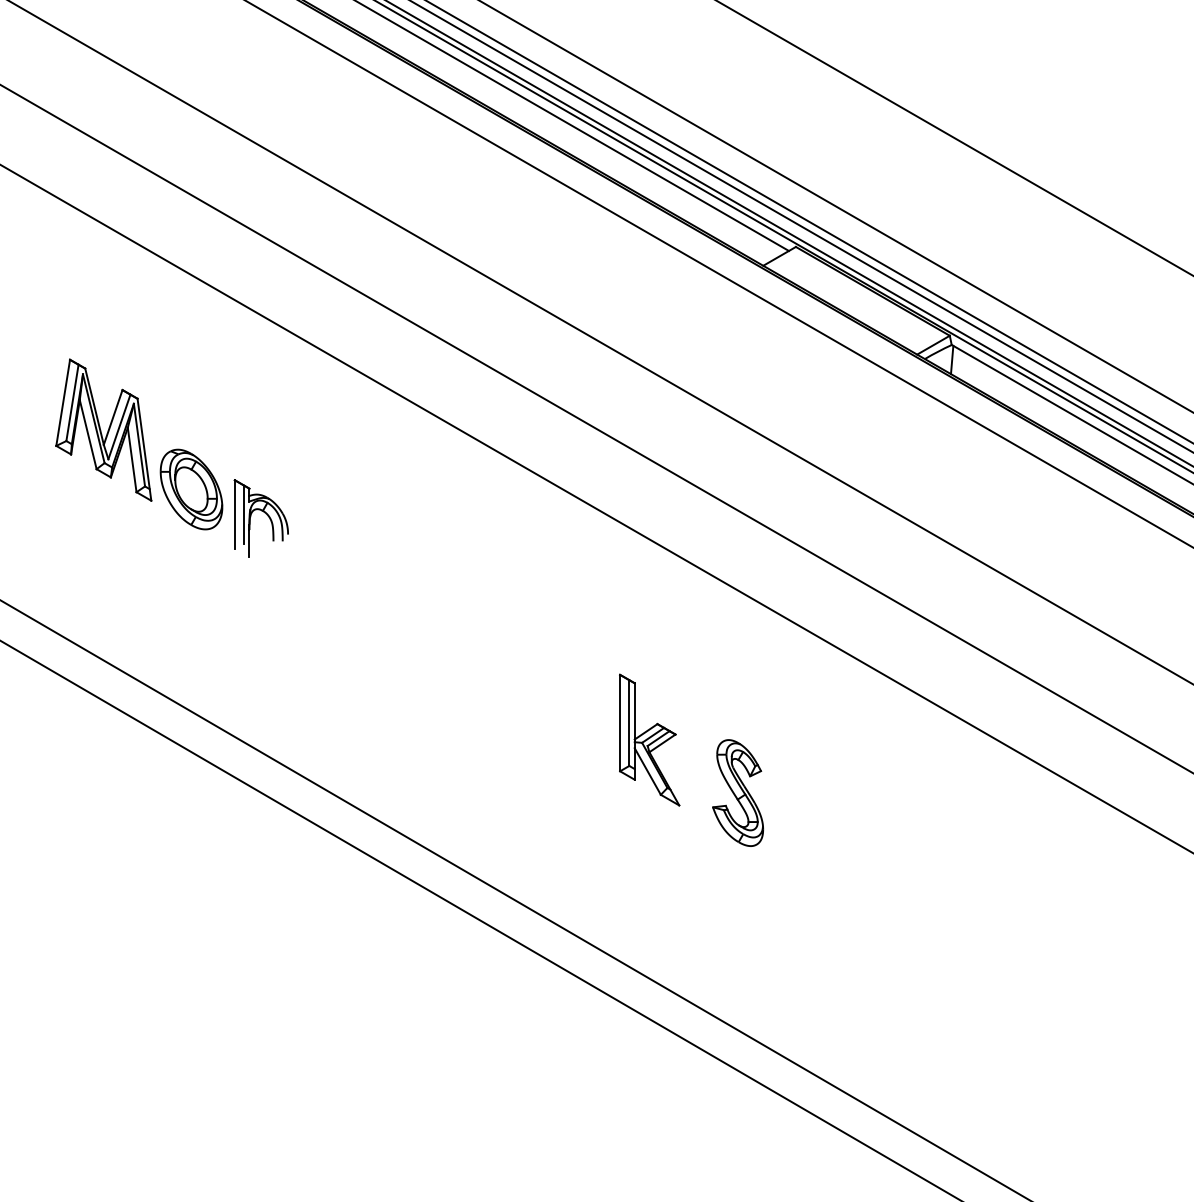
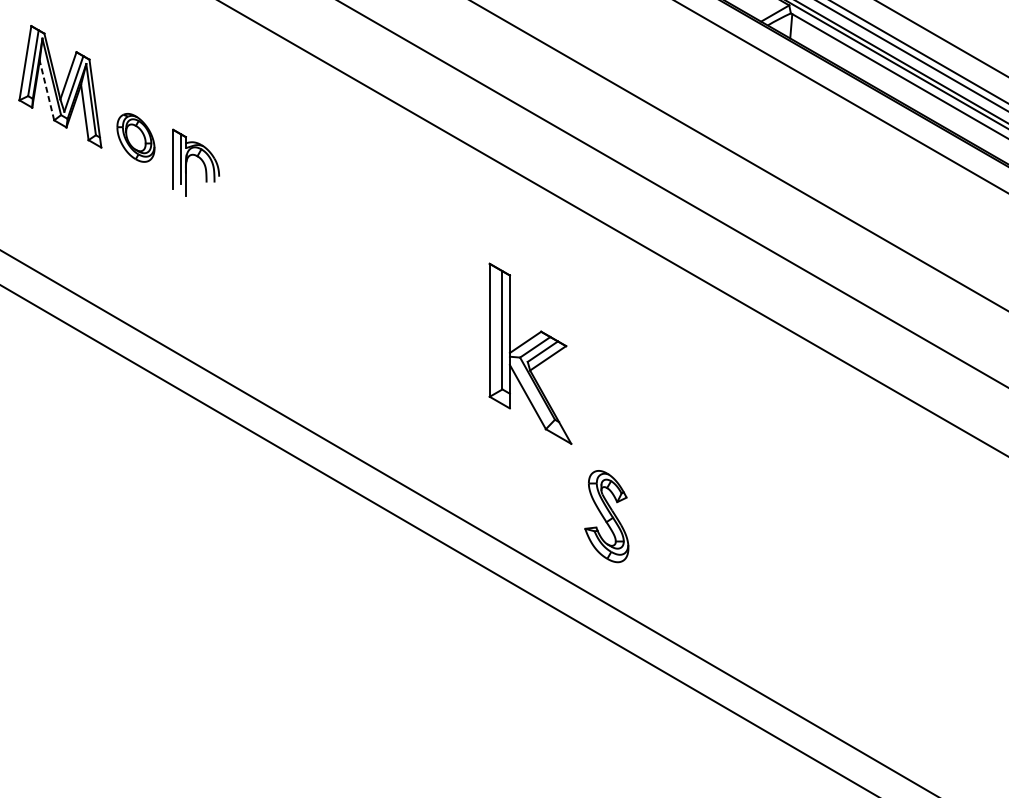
line: (88, 434) -> (47, 90), solid -> dashed
part: (191, 489) -> (135, 137), size x0.7
part: (649, 739) -> (530, 353), size x1.6
part: (737, 792) -> (606, 516), moved

